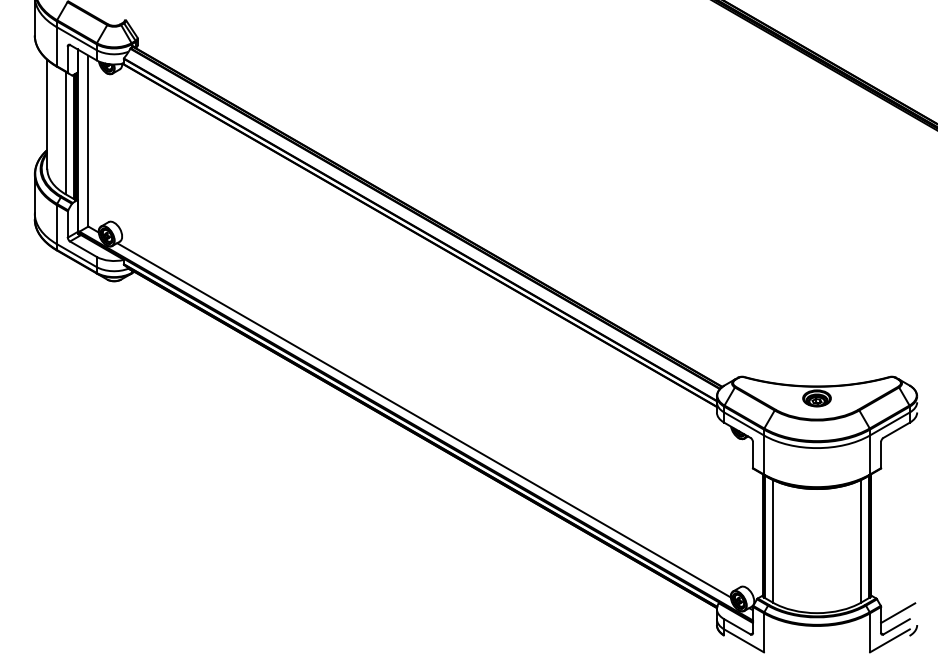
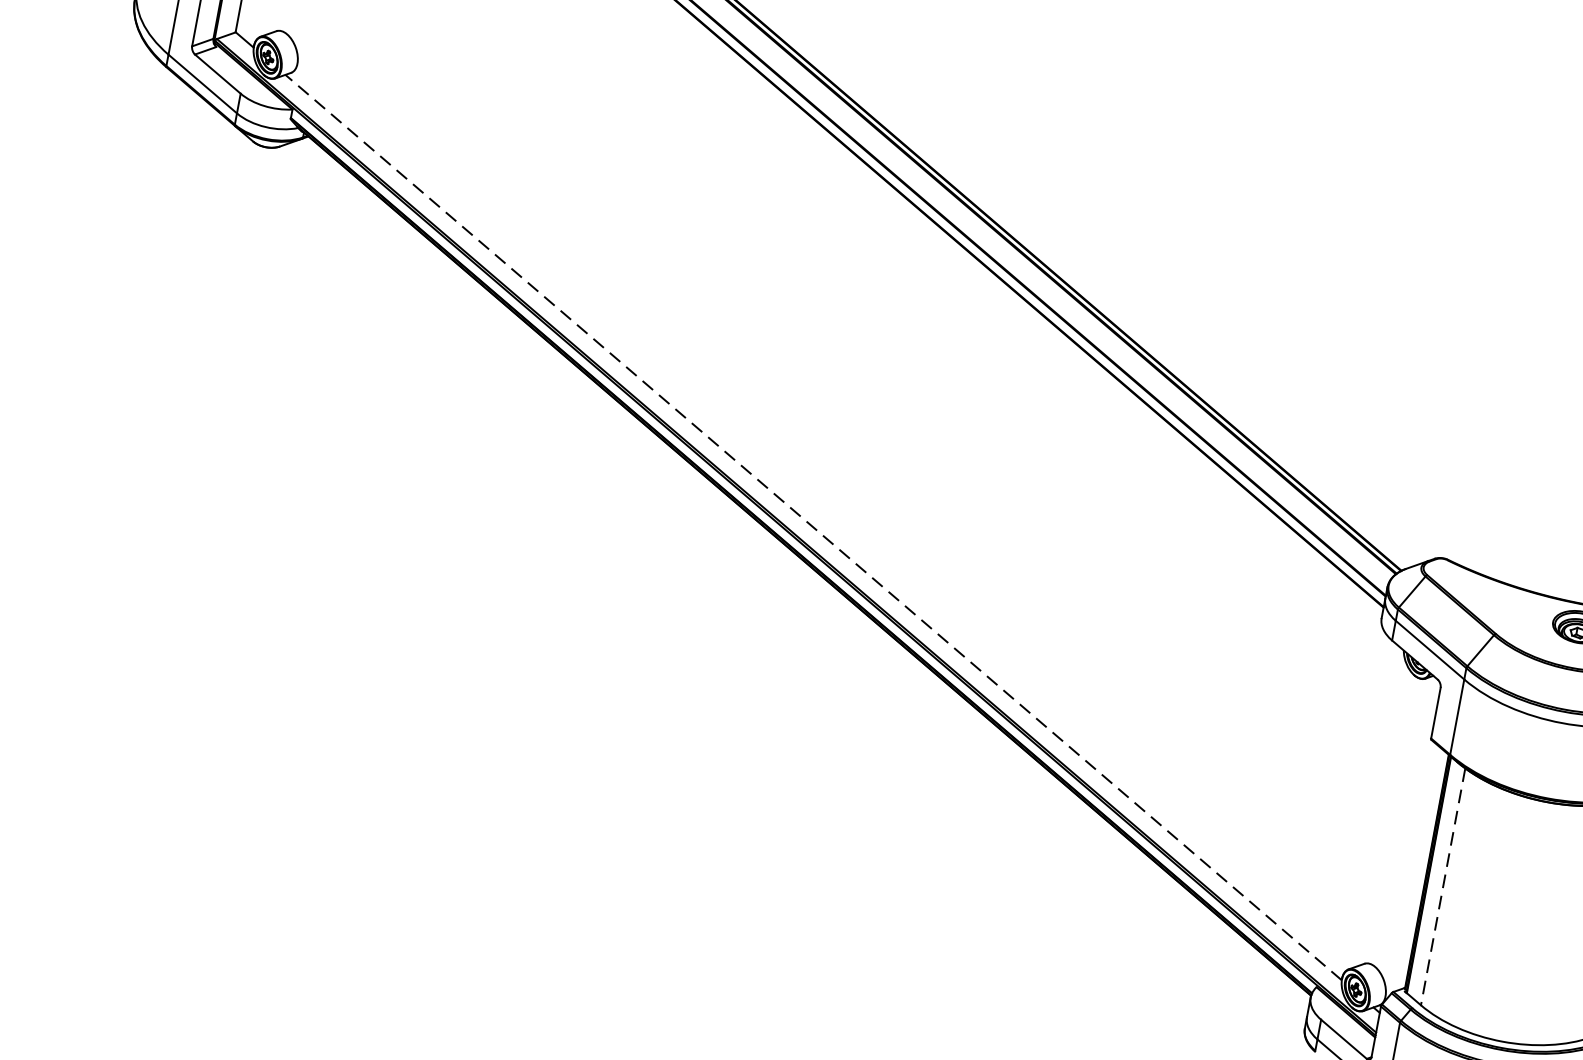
line: (423, 420) -> (812, 527), solid -> dashed
line: (772, 541) -> (1442, 887), solid -> dashed

